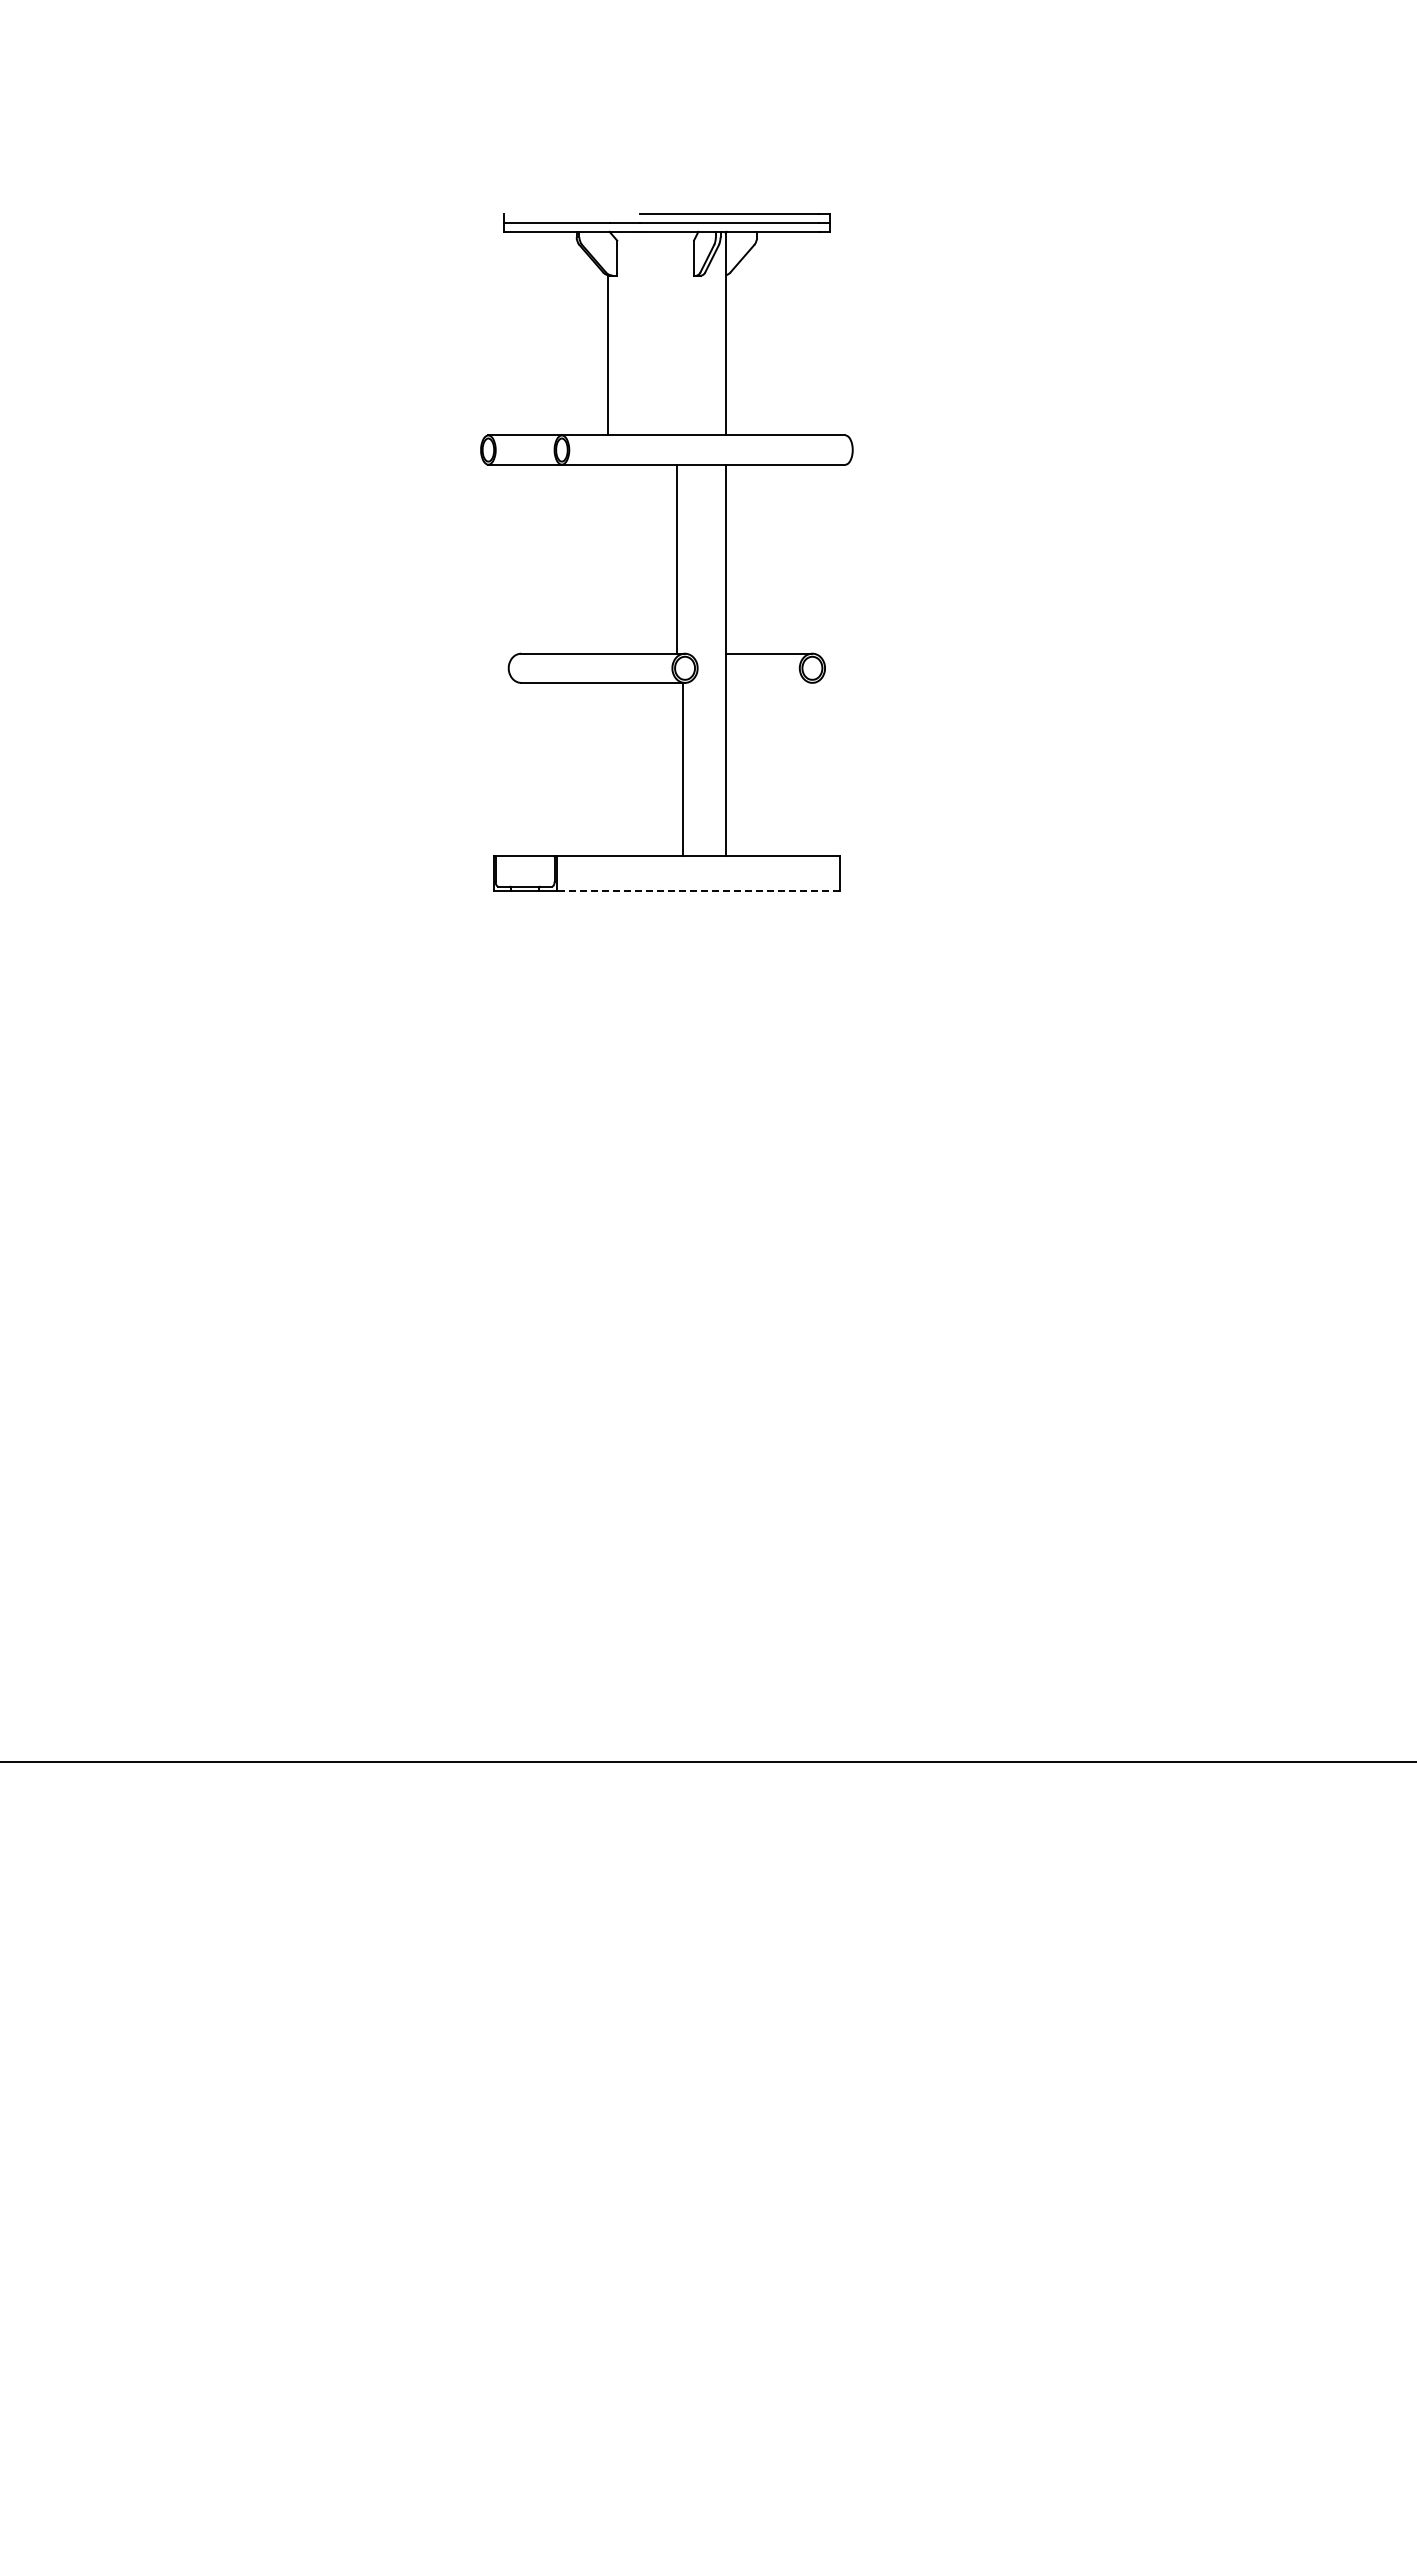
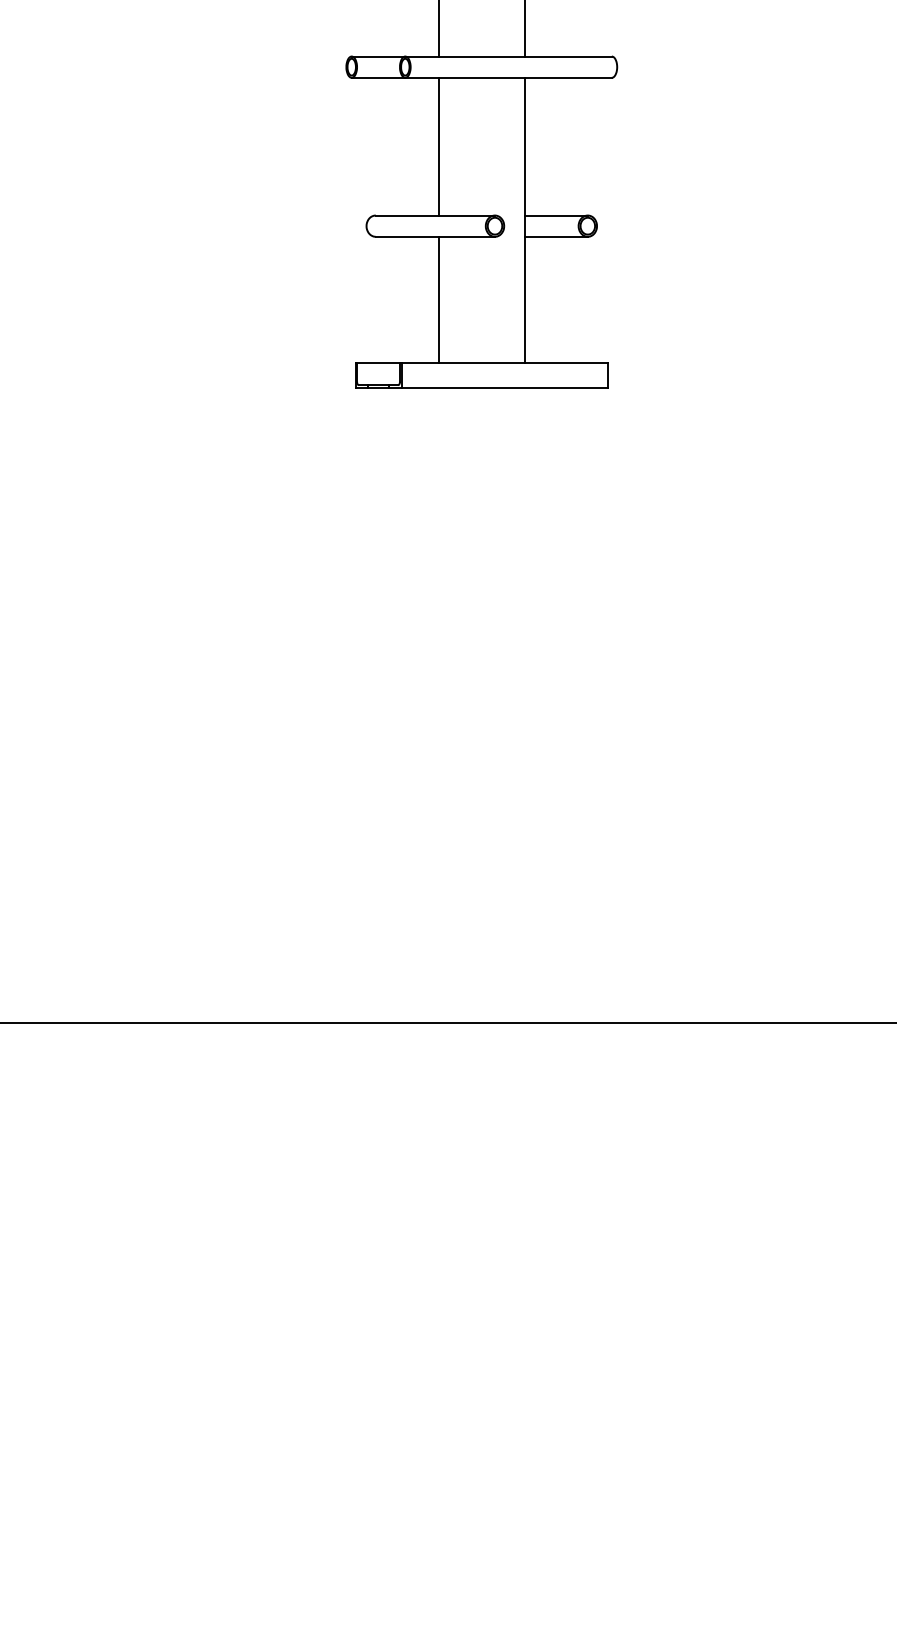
line: (677, 558) -> (439, 146), moved
line: (768, 682) -> (555, 236), added
line: (683, 769) -> (439, 299), moved
line: (698, 890) -> (504, 388), dashed -> solid

